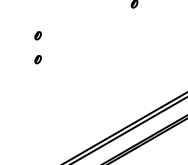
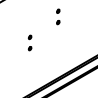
part: (36, 46) -> (29, 42), moved

